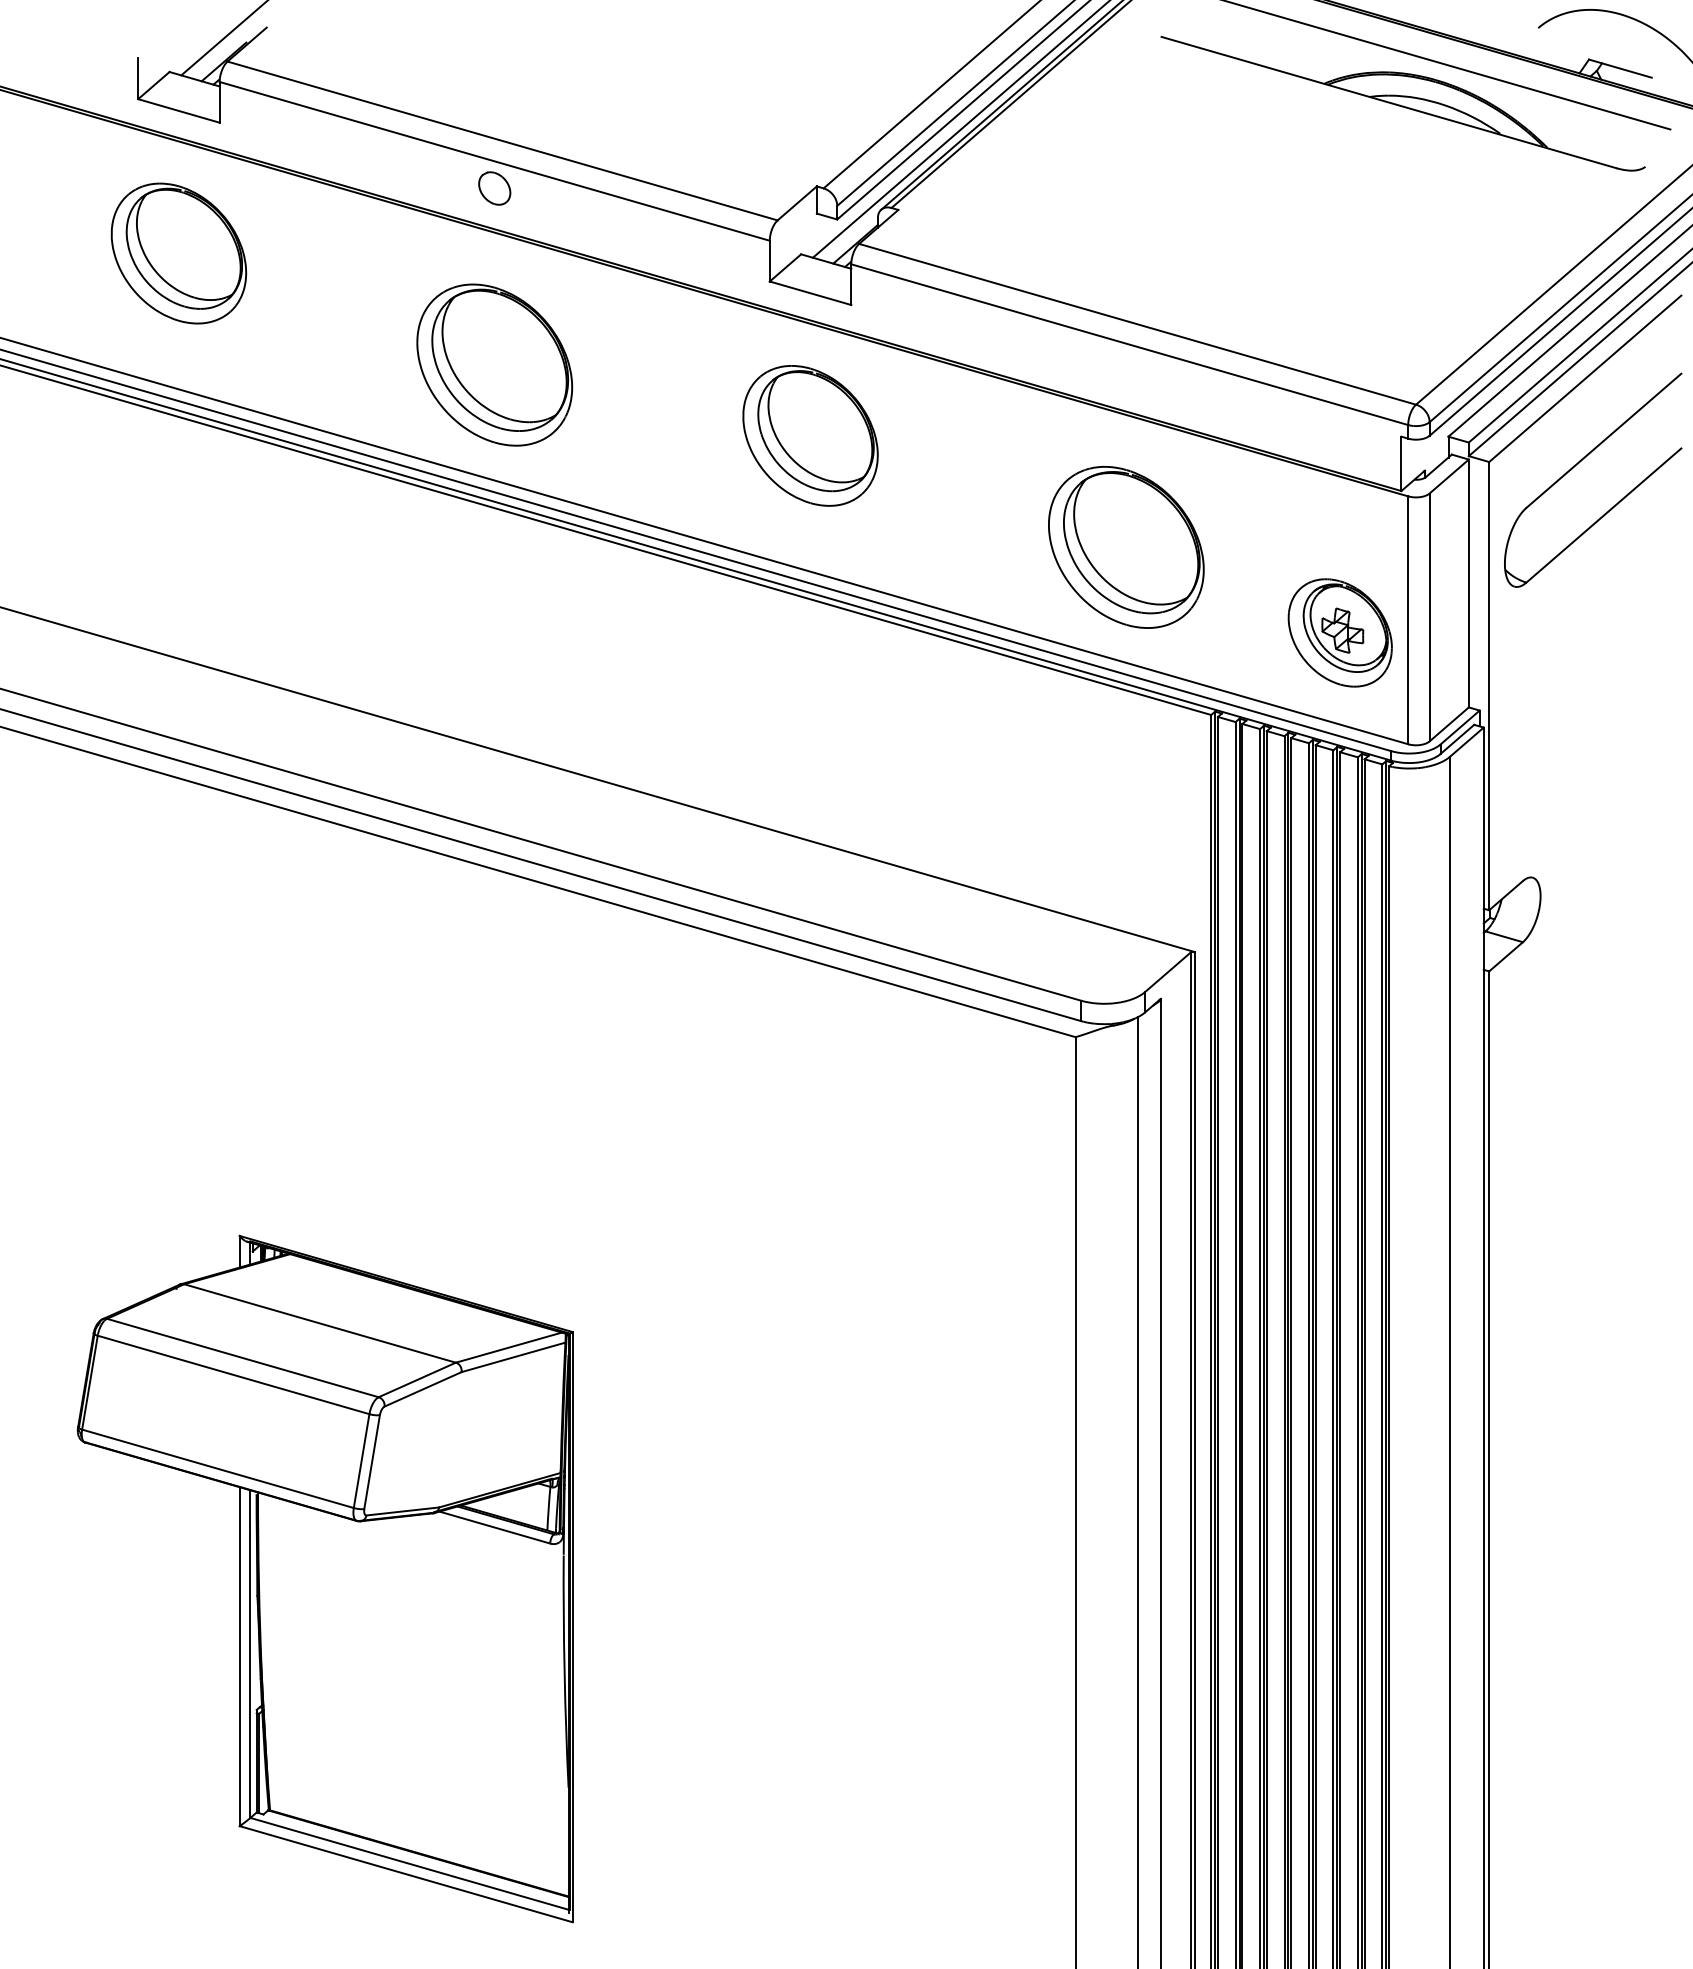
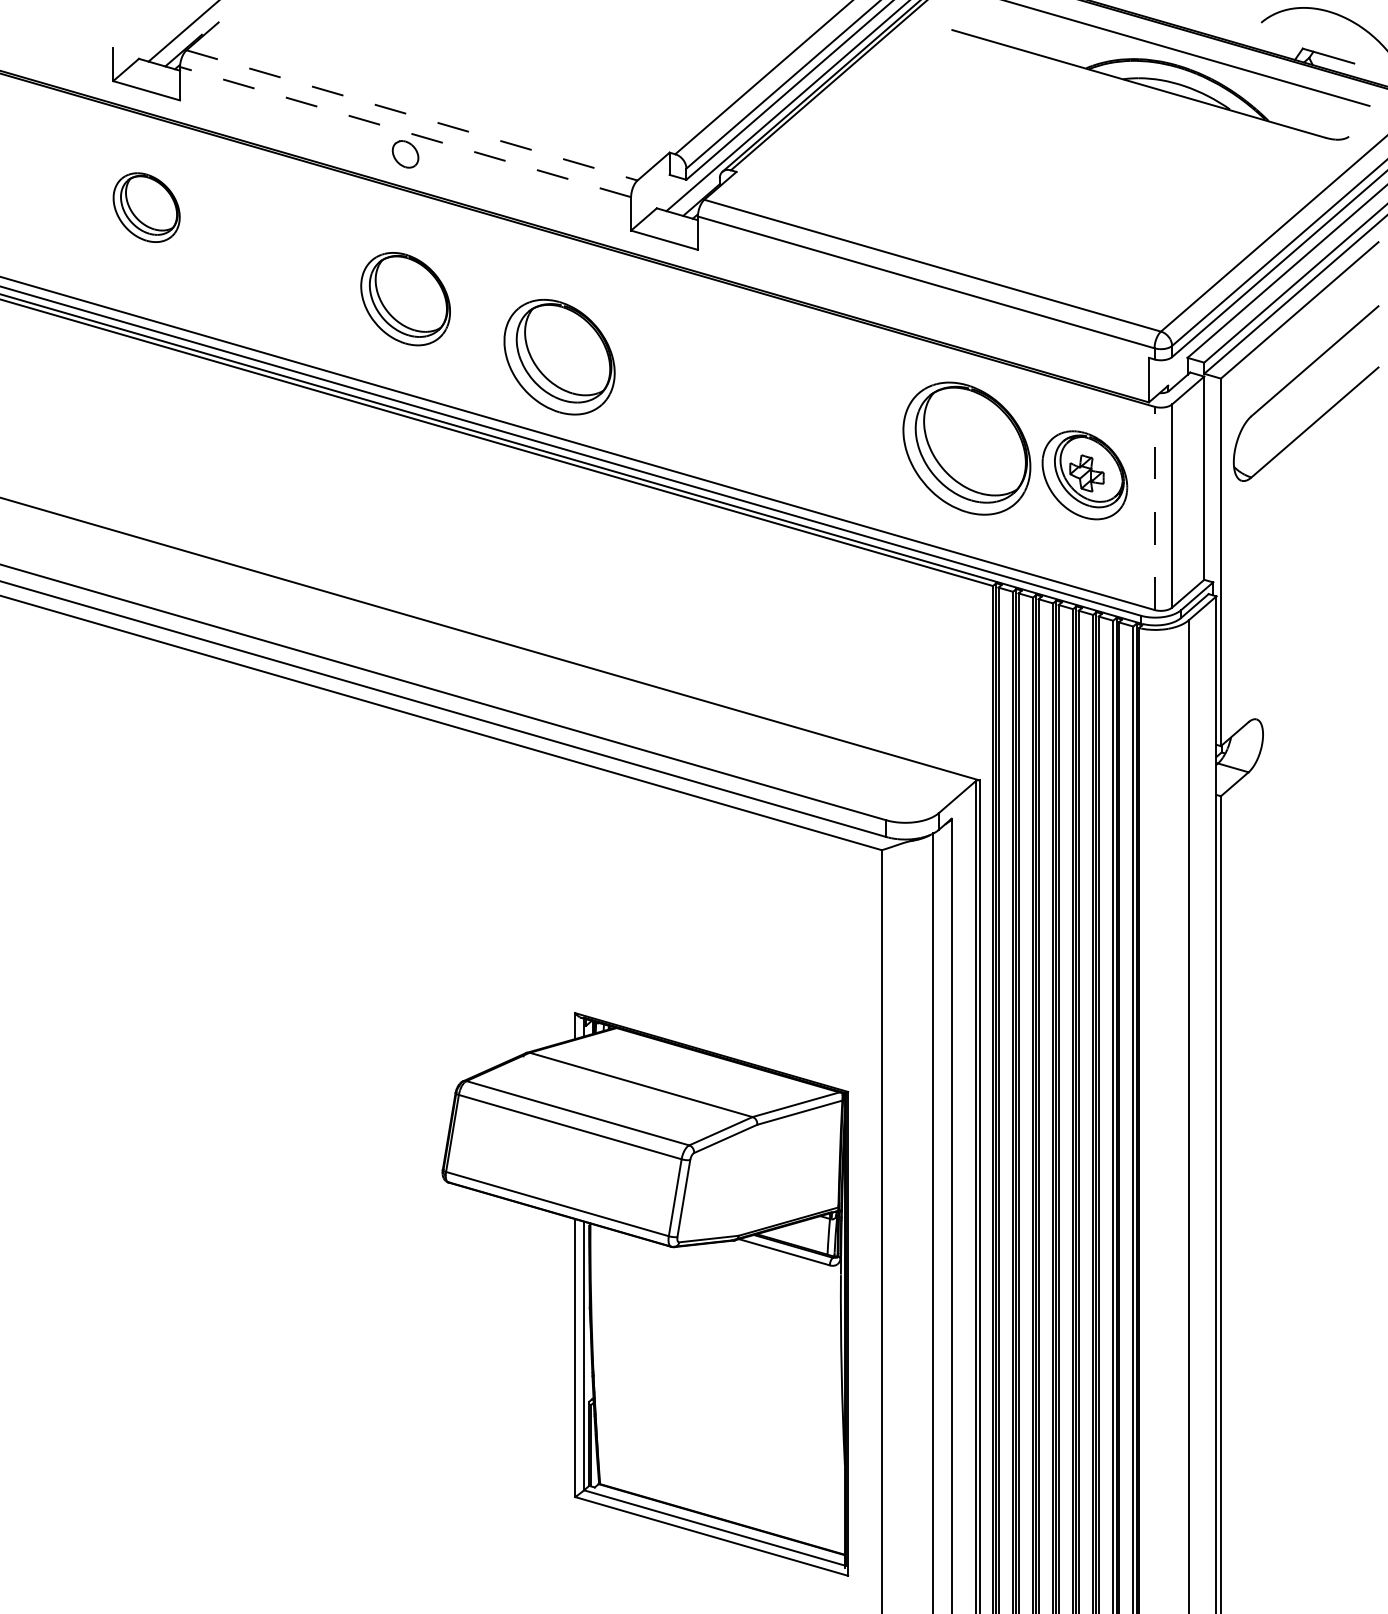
line: (503, 141) -> (412, 115), solid -> dashed
line: (494, 161) -> (405, 132), solid -> dashed
part: (178, 253) -> (146, 207), size x0.6
part: (494, 364) -> (405, 298), size x0.7
part: (810, 435) -> (559, 356), moved
part: (1126, 547) -> (967, 448), moved
line: (1408, 620) -> (1154, 508), solid -> dashed
part: (1339, 632) -> (1084, 474), moved
part: (324, 1578) -> (644, 1294), moved

